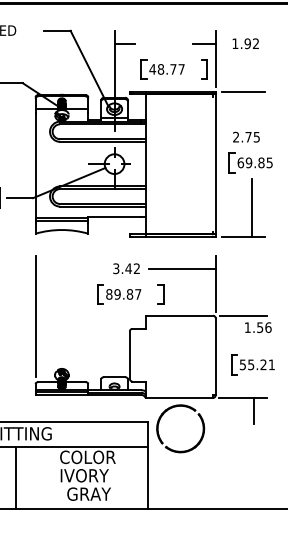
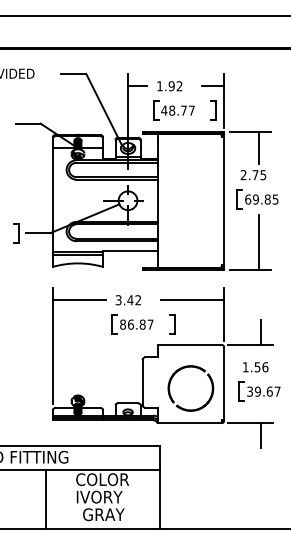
text: (245, 44) -> (169, 86), moved
line: (251, 108) -> (258, 147), added
line: (63, 269) -> (79, 300), added
text: (125, 269) -> (127, 300), moved
text: (117, 294) -> (130, 324), 89.87 -> 86.87
line: (253, 301) -> (260, 331), added
text: (258, 327) -> (255, 367), moved
text: (256, 364) -> (263, 391), 55.21 -> 39.67
part: (159, 425) -> (170, 385), moved
line: (16, 477) -> (46, 498), moved

